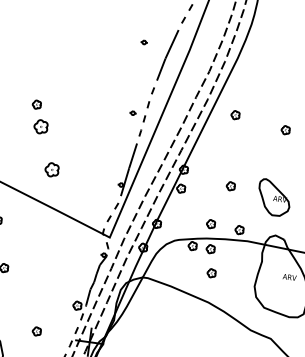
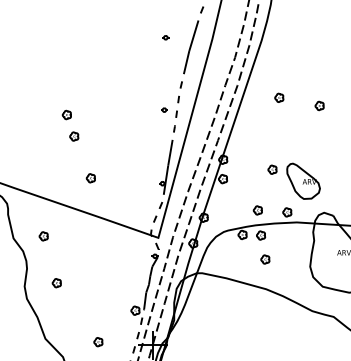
part: (235, 114) -> (279, 97), moved
part: (41, 126) -> (74, 136), size x0.62
part: (51, 170) -> (90, 178), size x0.62
part: (274, 197) -> (303, 180), moved

